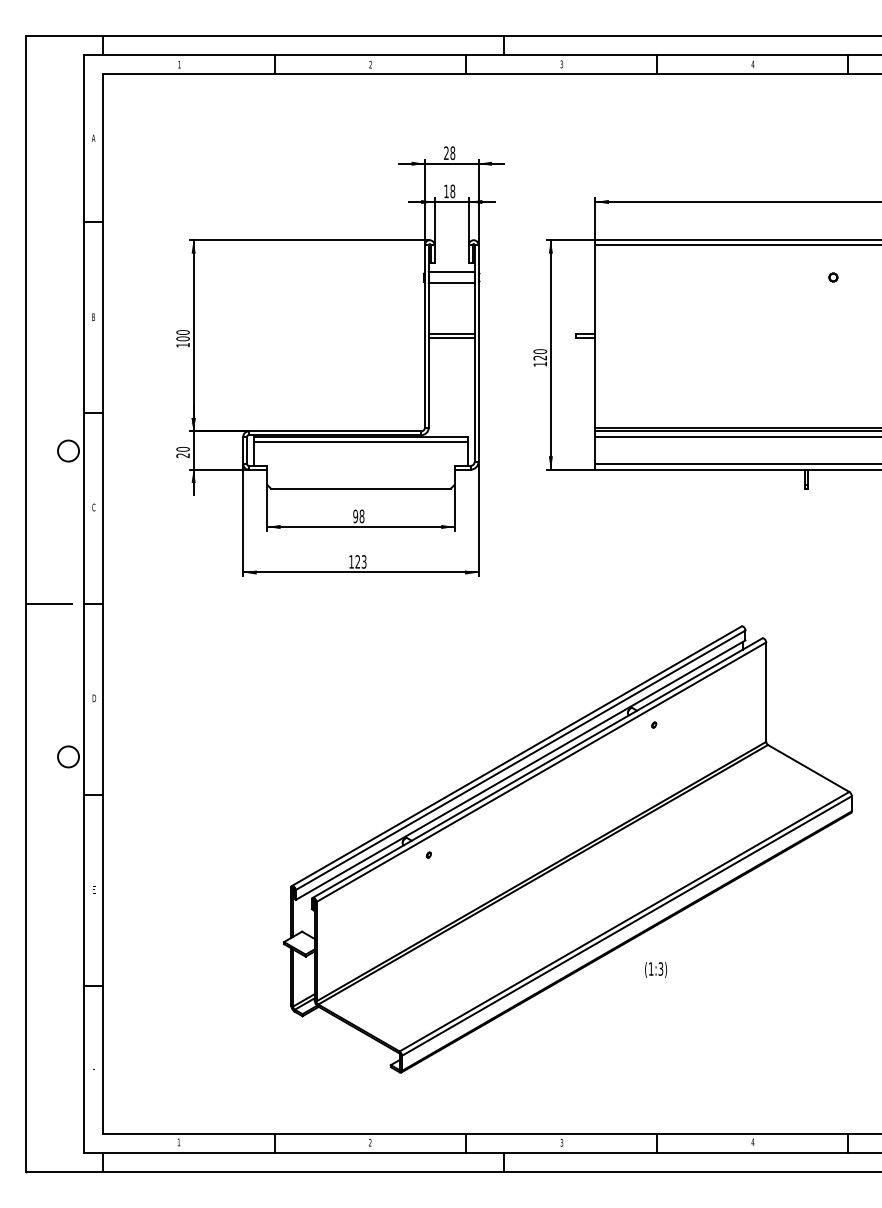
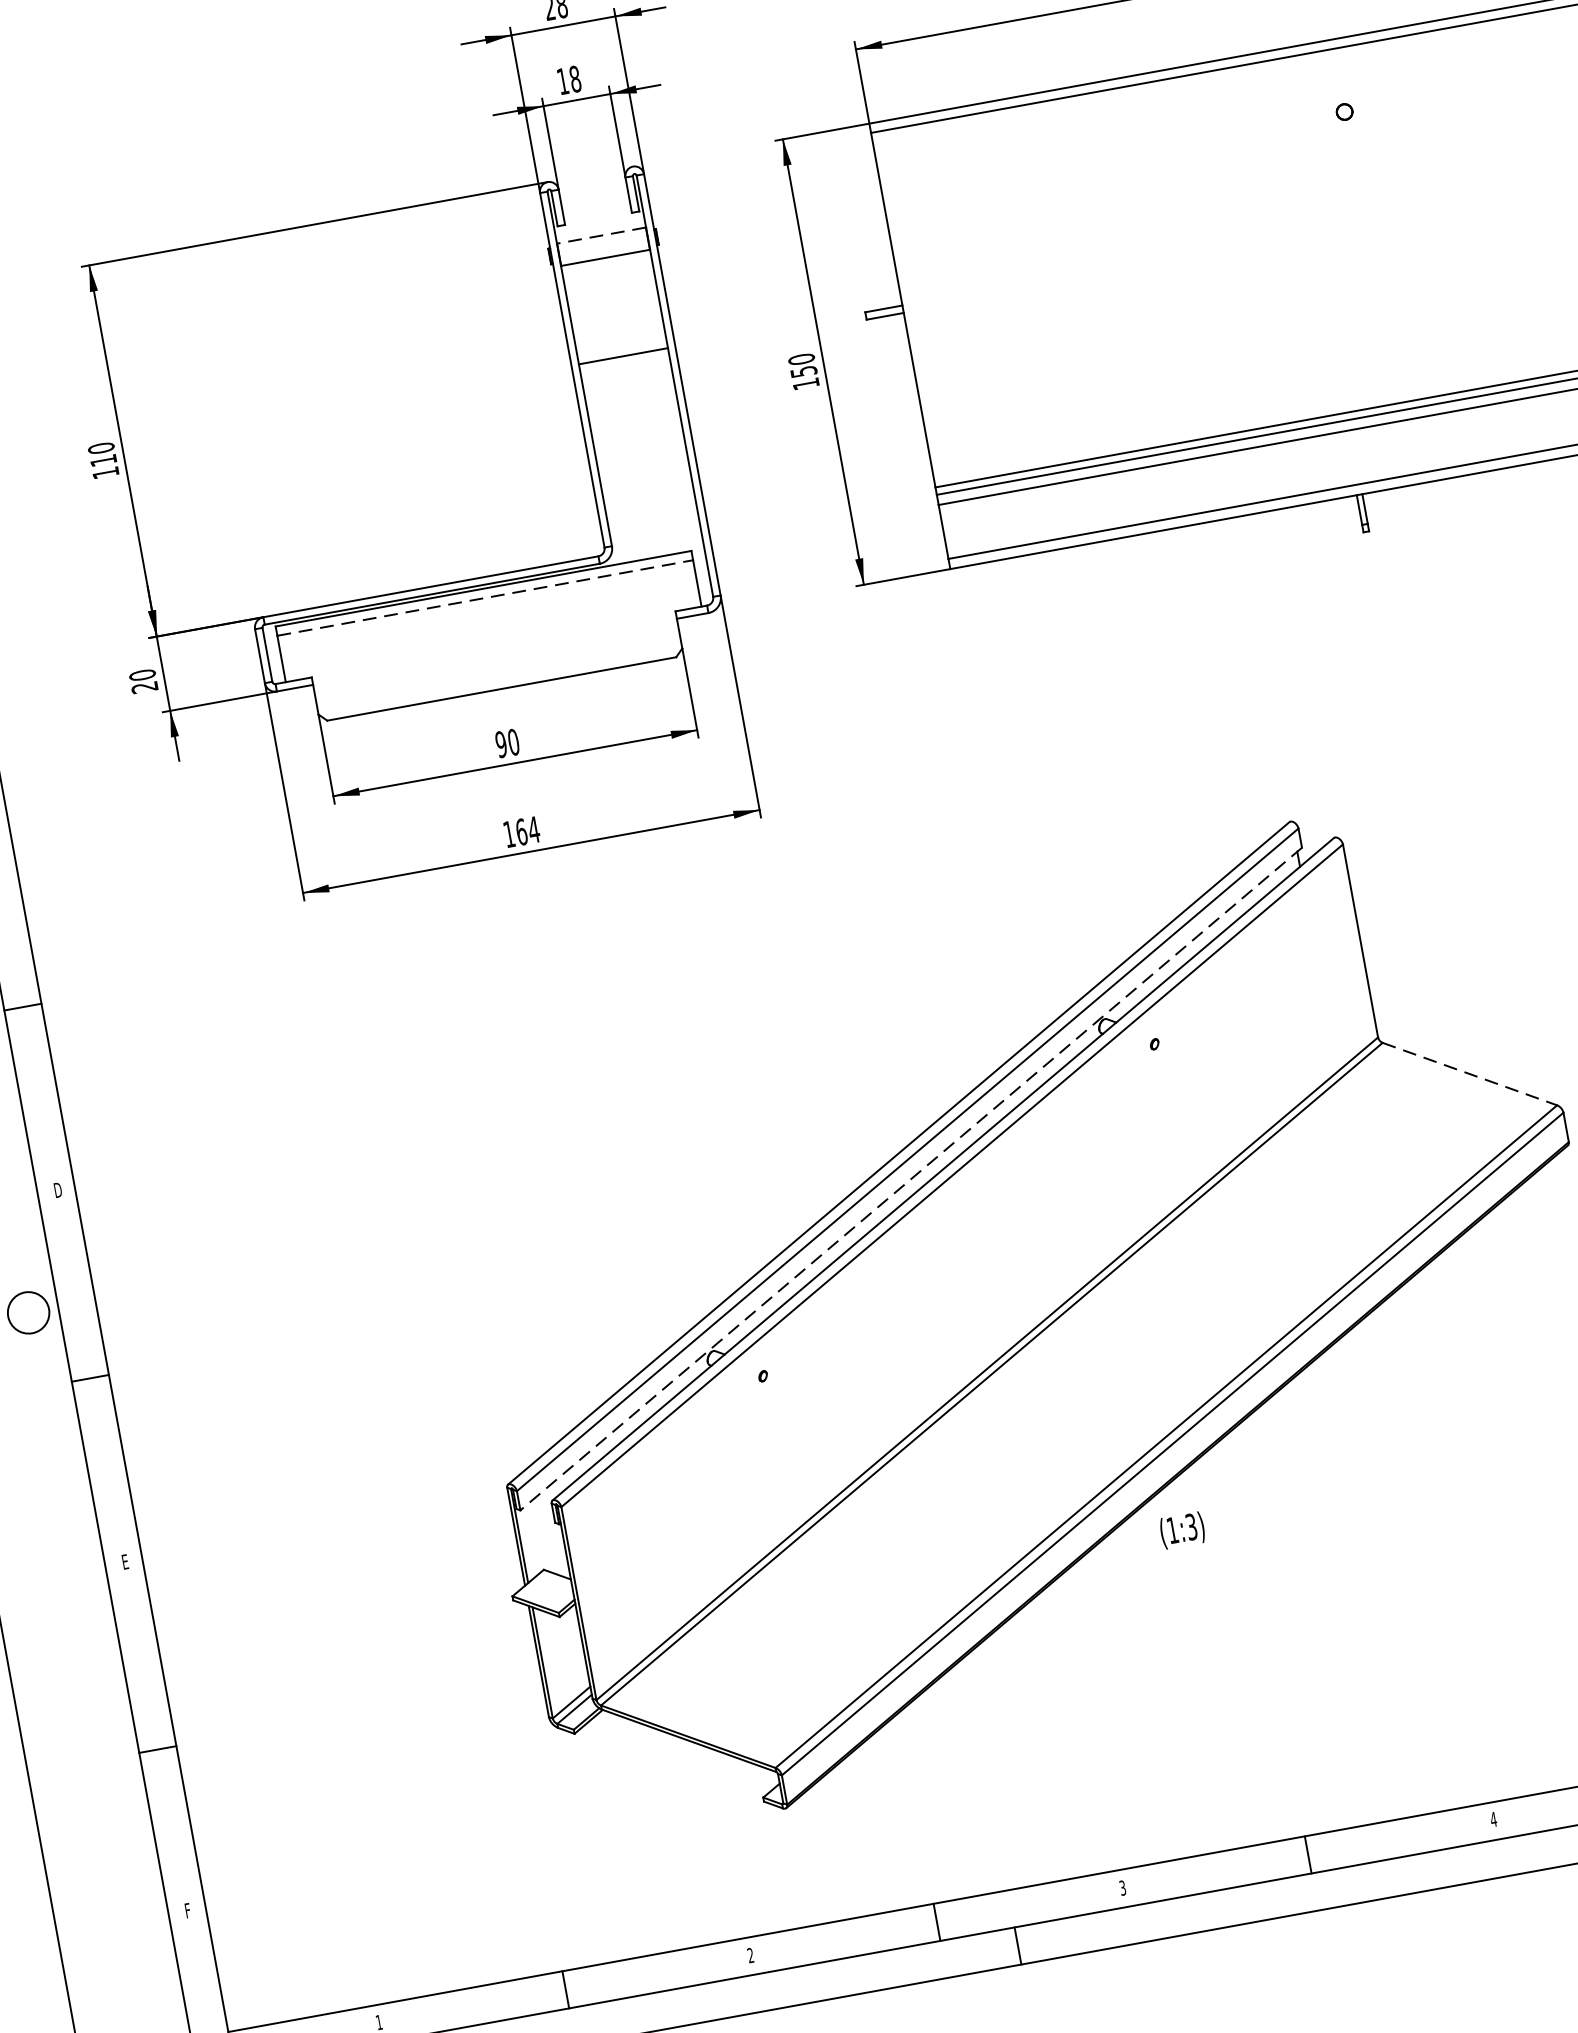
line: (451, 271) -> (600, 235), solid -> dashed
line: (451, 337) -> (624, 363), removed
text: (182, 338) -> (102, 460), 100 -> 110
text: (540, 357) -> (804, 370), 120 -> 150
line: (361, 441) -> (486, 596), solid -> dashed
text: (361, 516) -> (512, 742), 98 -> 90
text: (360, 561) -> (526, 830), 123 -> 164
line: (808, 768) -> (1469, 1074), solid -> dashed
line: (520, 770) -> (911, 1179), solid -> dashed
text: (656, 969) -> (1183, 1529), moved

